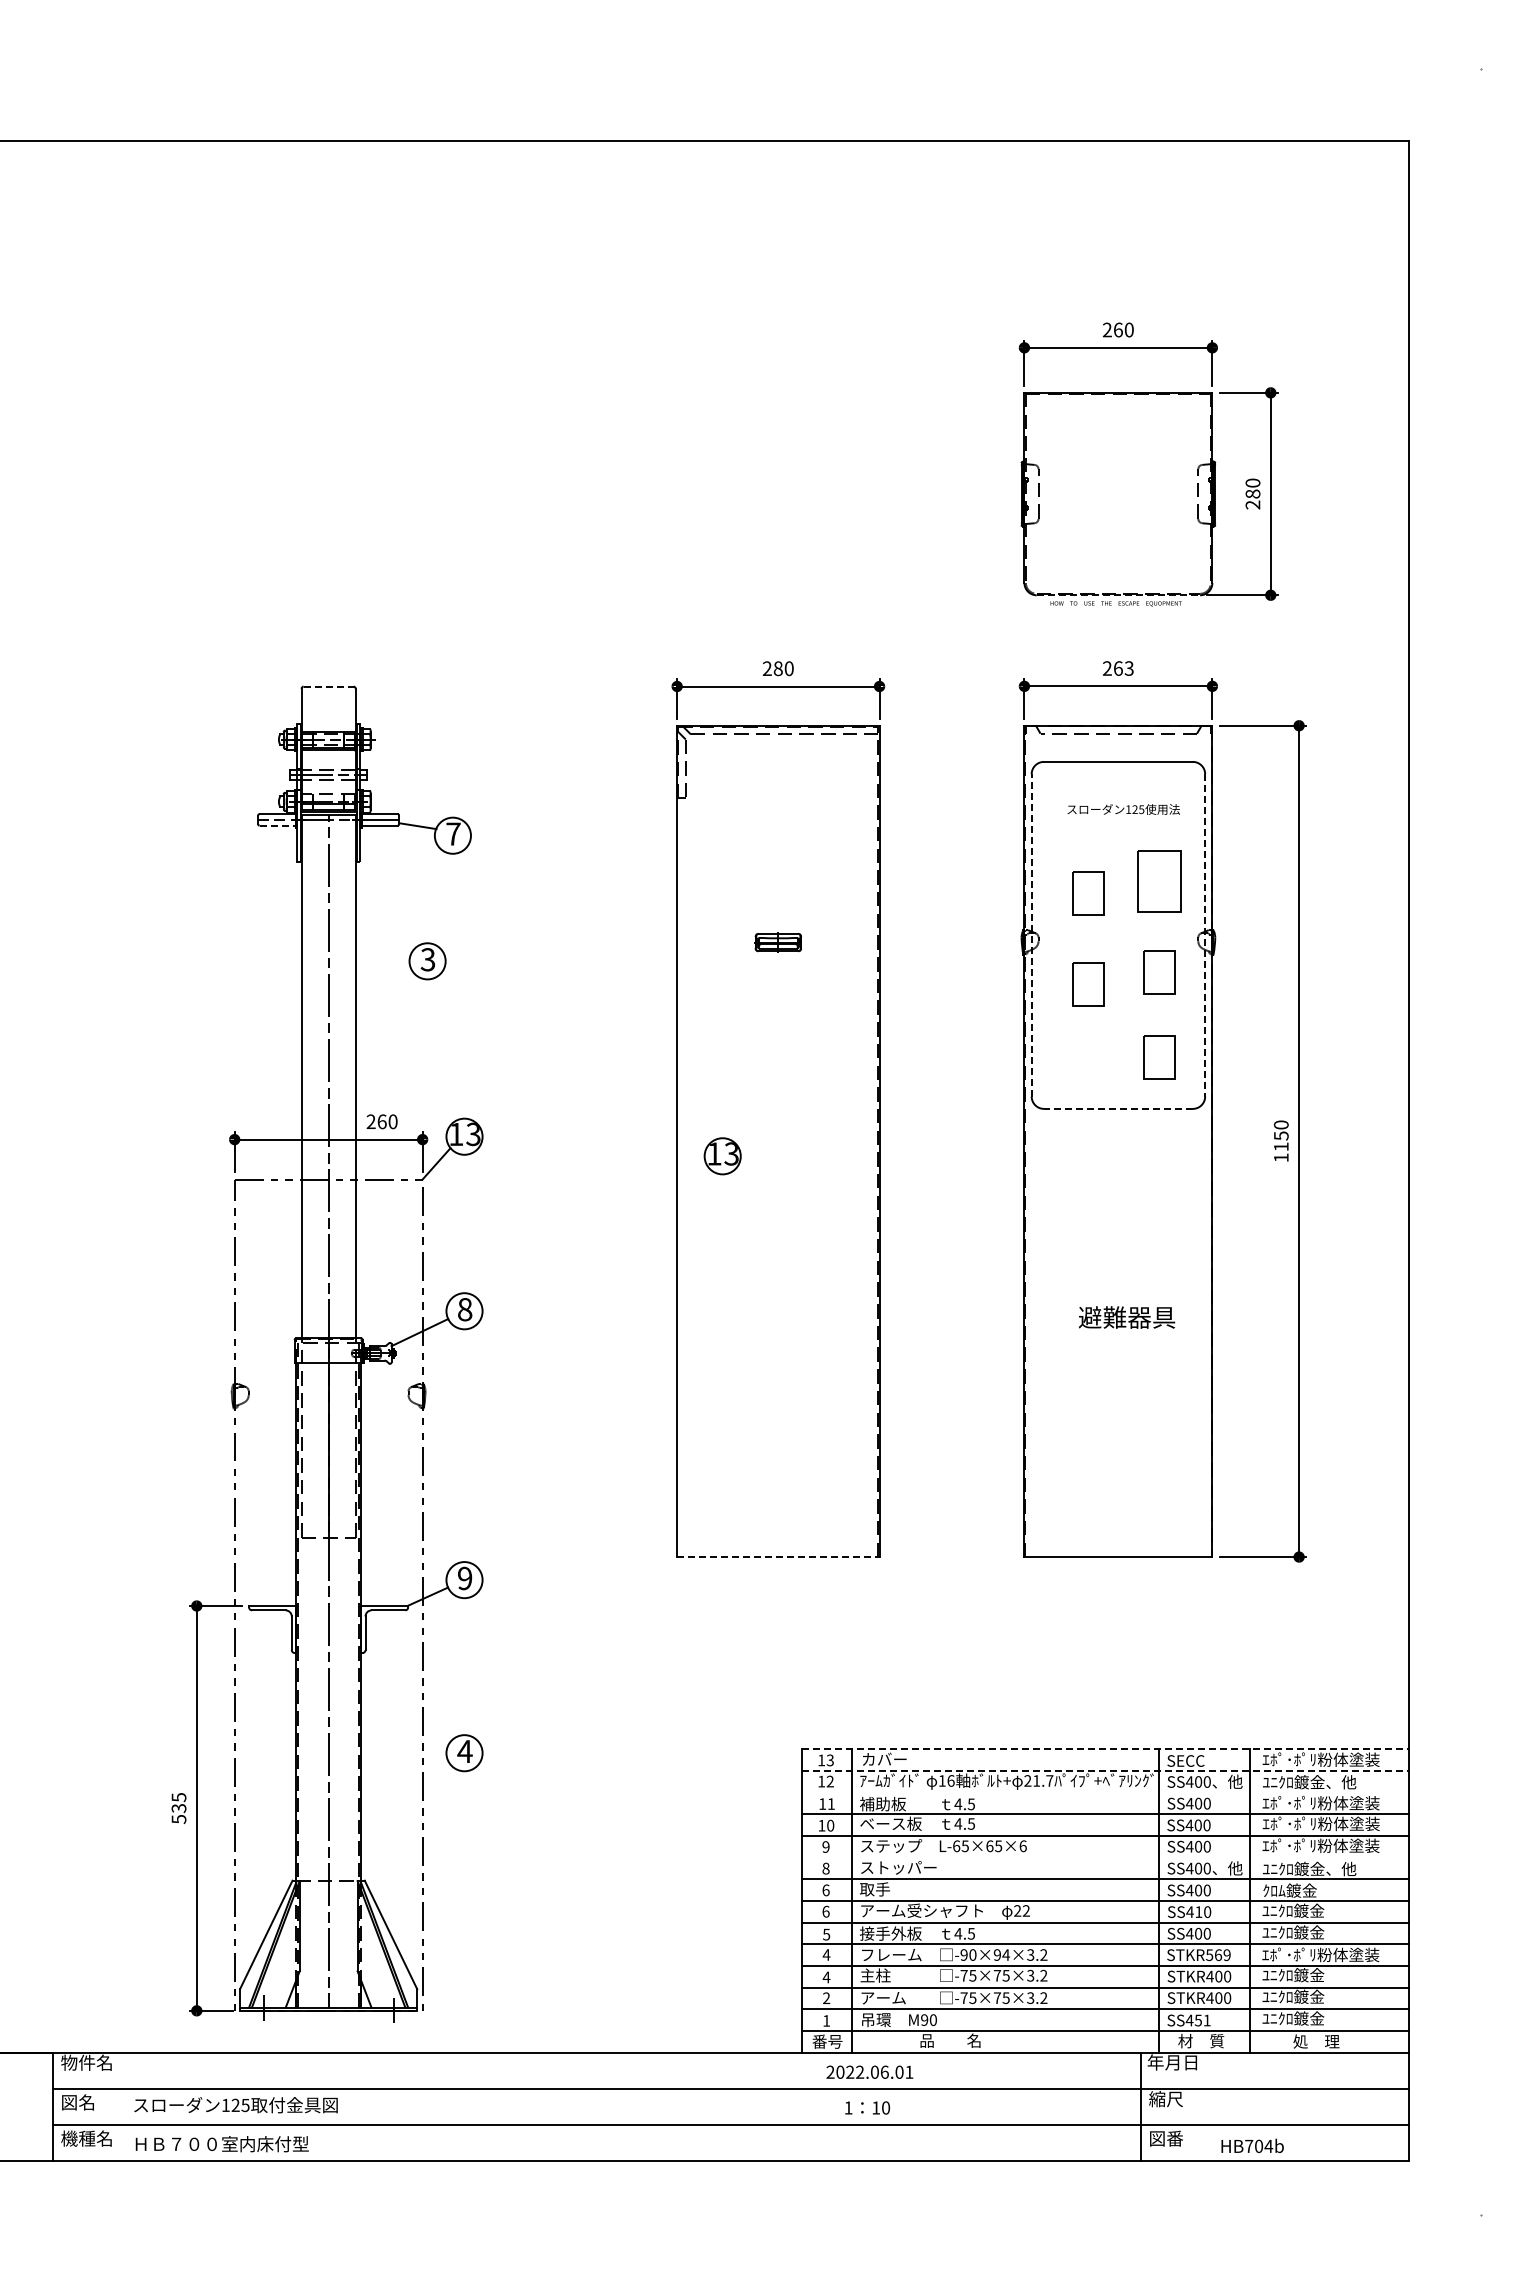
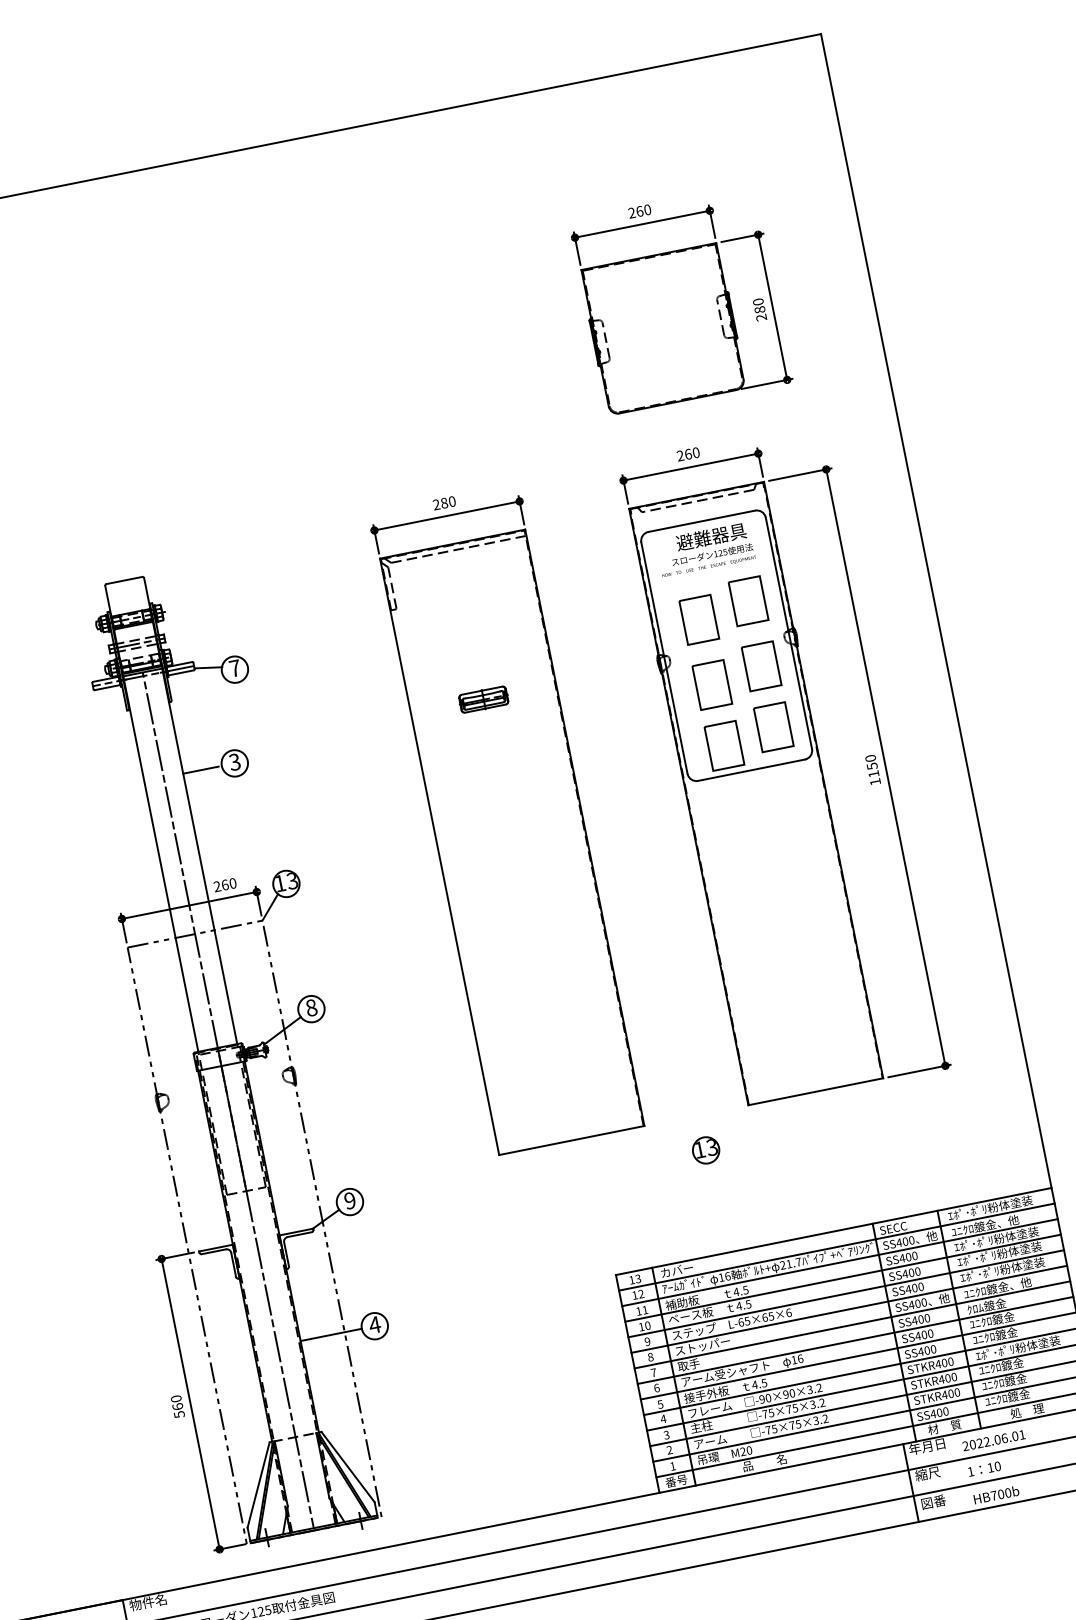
line: (1118, 595) -> (678, 401), dashed -> solid
text: (1115, 603) -> (708, 566), moved
text: (1128, 668) -> (695, 452), 263 -> 260
line: (328, 686) -> (124, 580), dashed -> solid
line: (277, 825) -> (107, 687), dashed -> solid
part: (1088, 893) -> (699, 619), size x1.43
line: (1031, 934) -> (664, 657), dashed -> solid
line: (1205, 935) -> (789, 633), dashed -> solid
part: (778, 942) -> (483, 699), size x1.43
line: (380, 961) -> (201, 770), added
part: (1159, 972) -> (761, 666), size x1.43
part: (1088, 984) -> (712, 685), size x1.43
part: (1159, 1057) -> (773, 727), size x1.43
part: (1088, 1068) -> (724, 745), added
line: (1117, 1108) -> (750, 770), dashed -> solid
part: (722, 1156) -> (705, 1150), moved
text: (1127, 1317) -> (711, 536), moved
line: (778, 1557) -> (571, 1140), dashed -> solid
line: (1105, 1749) -> (834, 1231), dashed -> solid
line: (403, 1753) -> (331, 1335), added
line: (1105, 1770) -> (837, 1246), dashed -> solid
line: (1104, 1792) -> (839, 1262), added
text: (178, 1803) -> (176, 1403), 535 -> 560
line: (1104, 1857) -> (848, 1309), added
text: (825, 1890) -> (653, 1372), 6 -> 7
text: (1022, 1910) -> (797, 1359), 22 -> 16
text: (1198, 1911) -> (924, 1334), SS410 -> SS400
text: (1006, 1954) -> (792, 1392), -90×94×3.2 -> -90×90×3.2
text: (1217, 1955) -> (943, 1363), STKR569 -> STKR400
text: (826, 1977) -> (666, 1435), 4 -> 3
text: (924, 2020) -> (743, 1452), M90 -> M20
text: (1202, 2020) -> (942, 1412), SS451 -> SS400
text: (869, 2071) -> (993, 1440), moved
text: (867, 2107) -> (984, 1468), moved
text: (1268, 2146) -> (1007, 1493), HB704b -> HB700b

